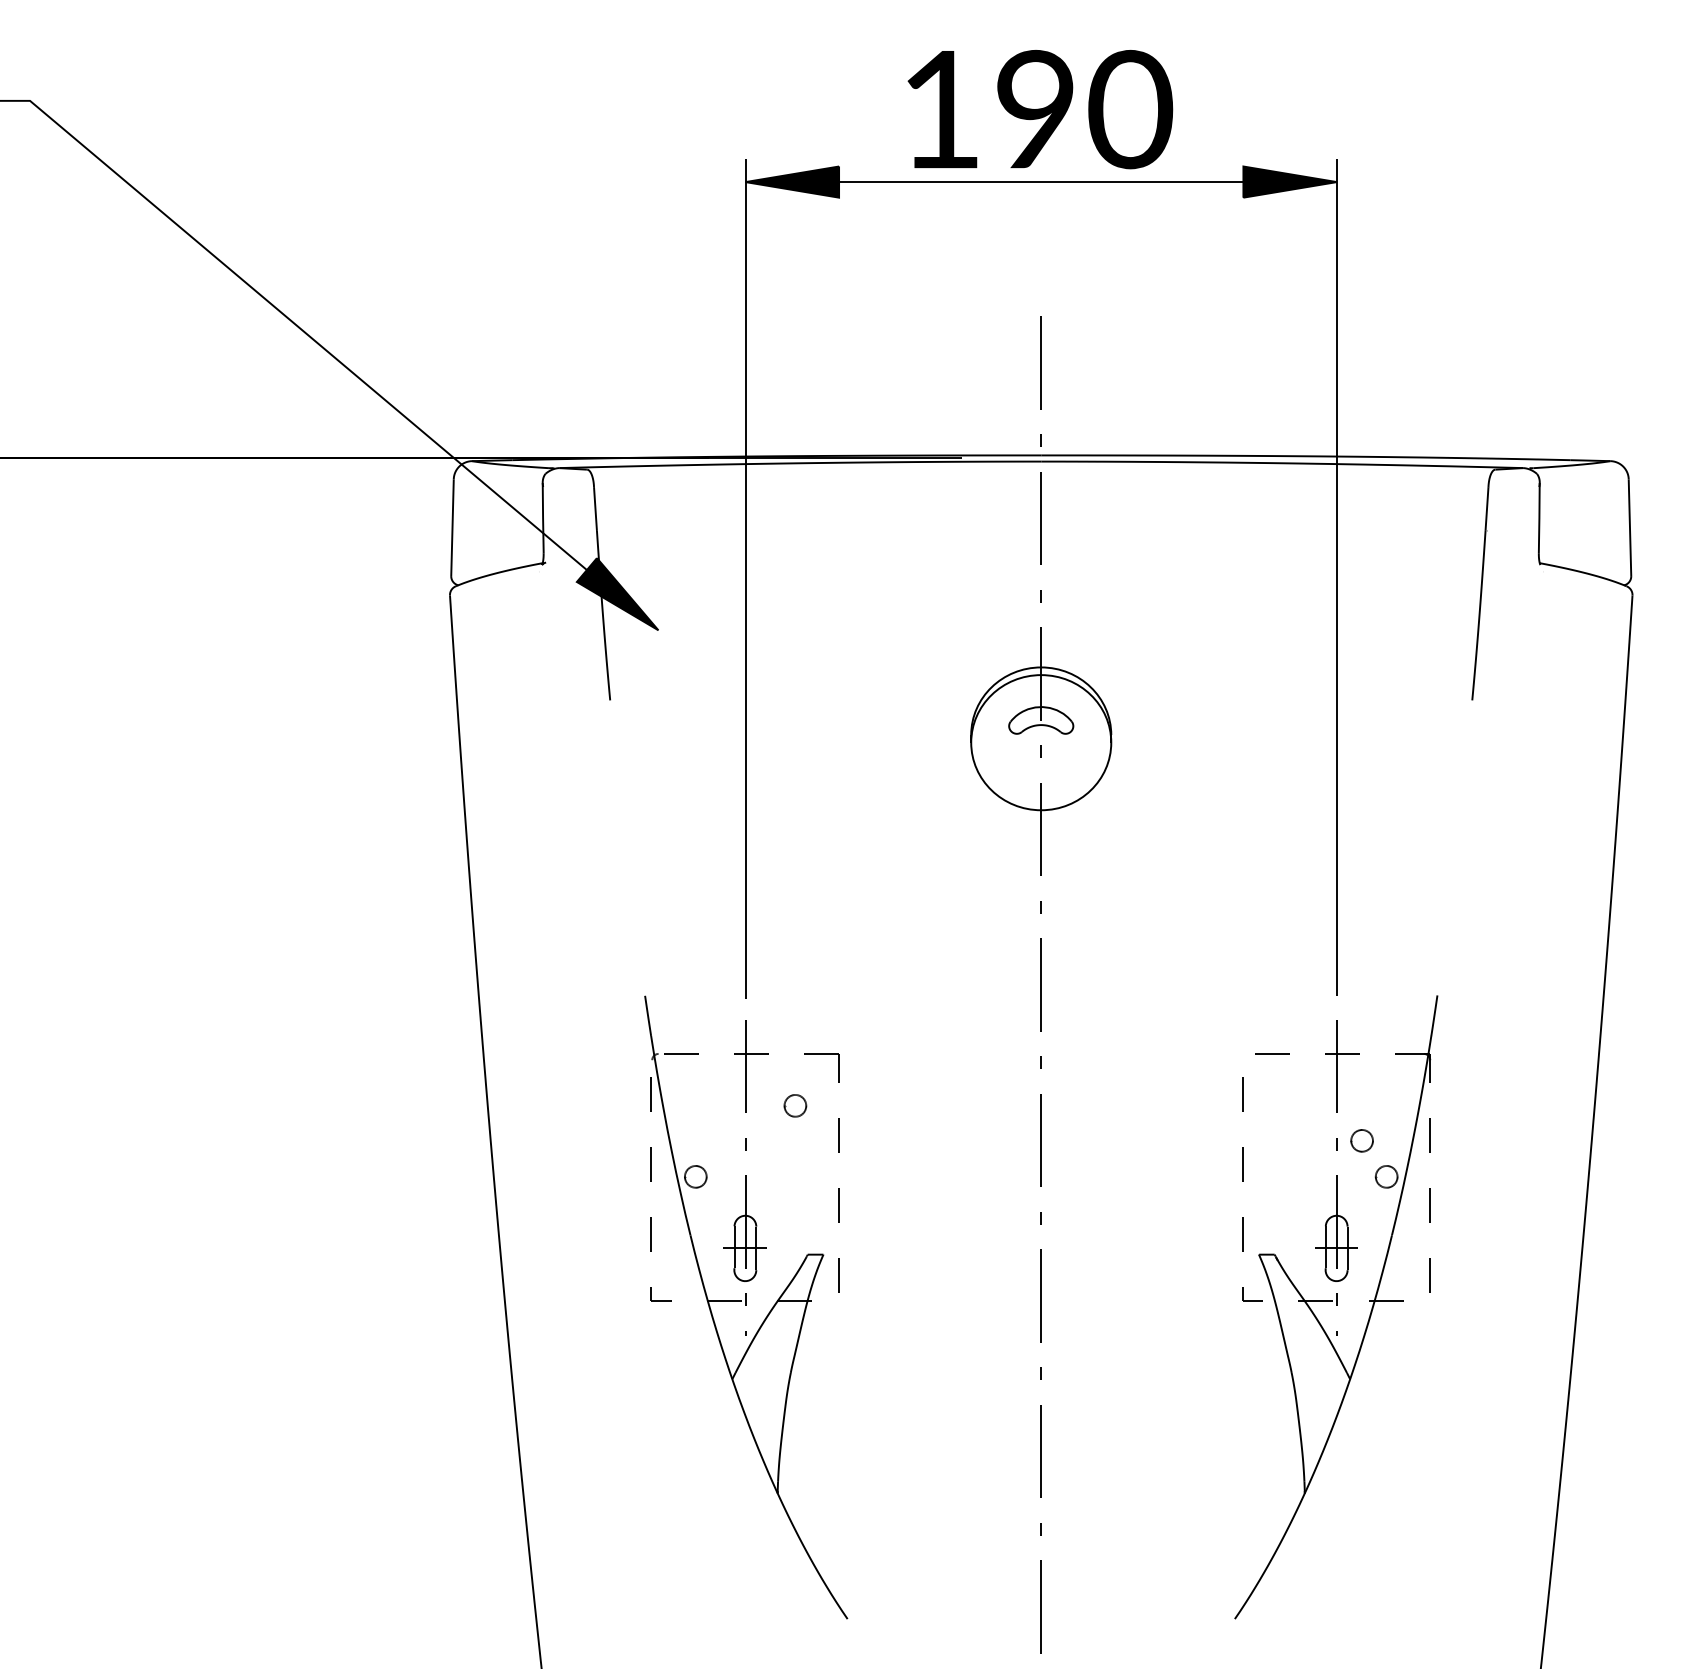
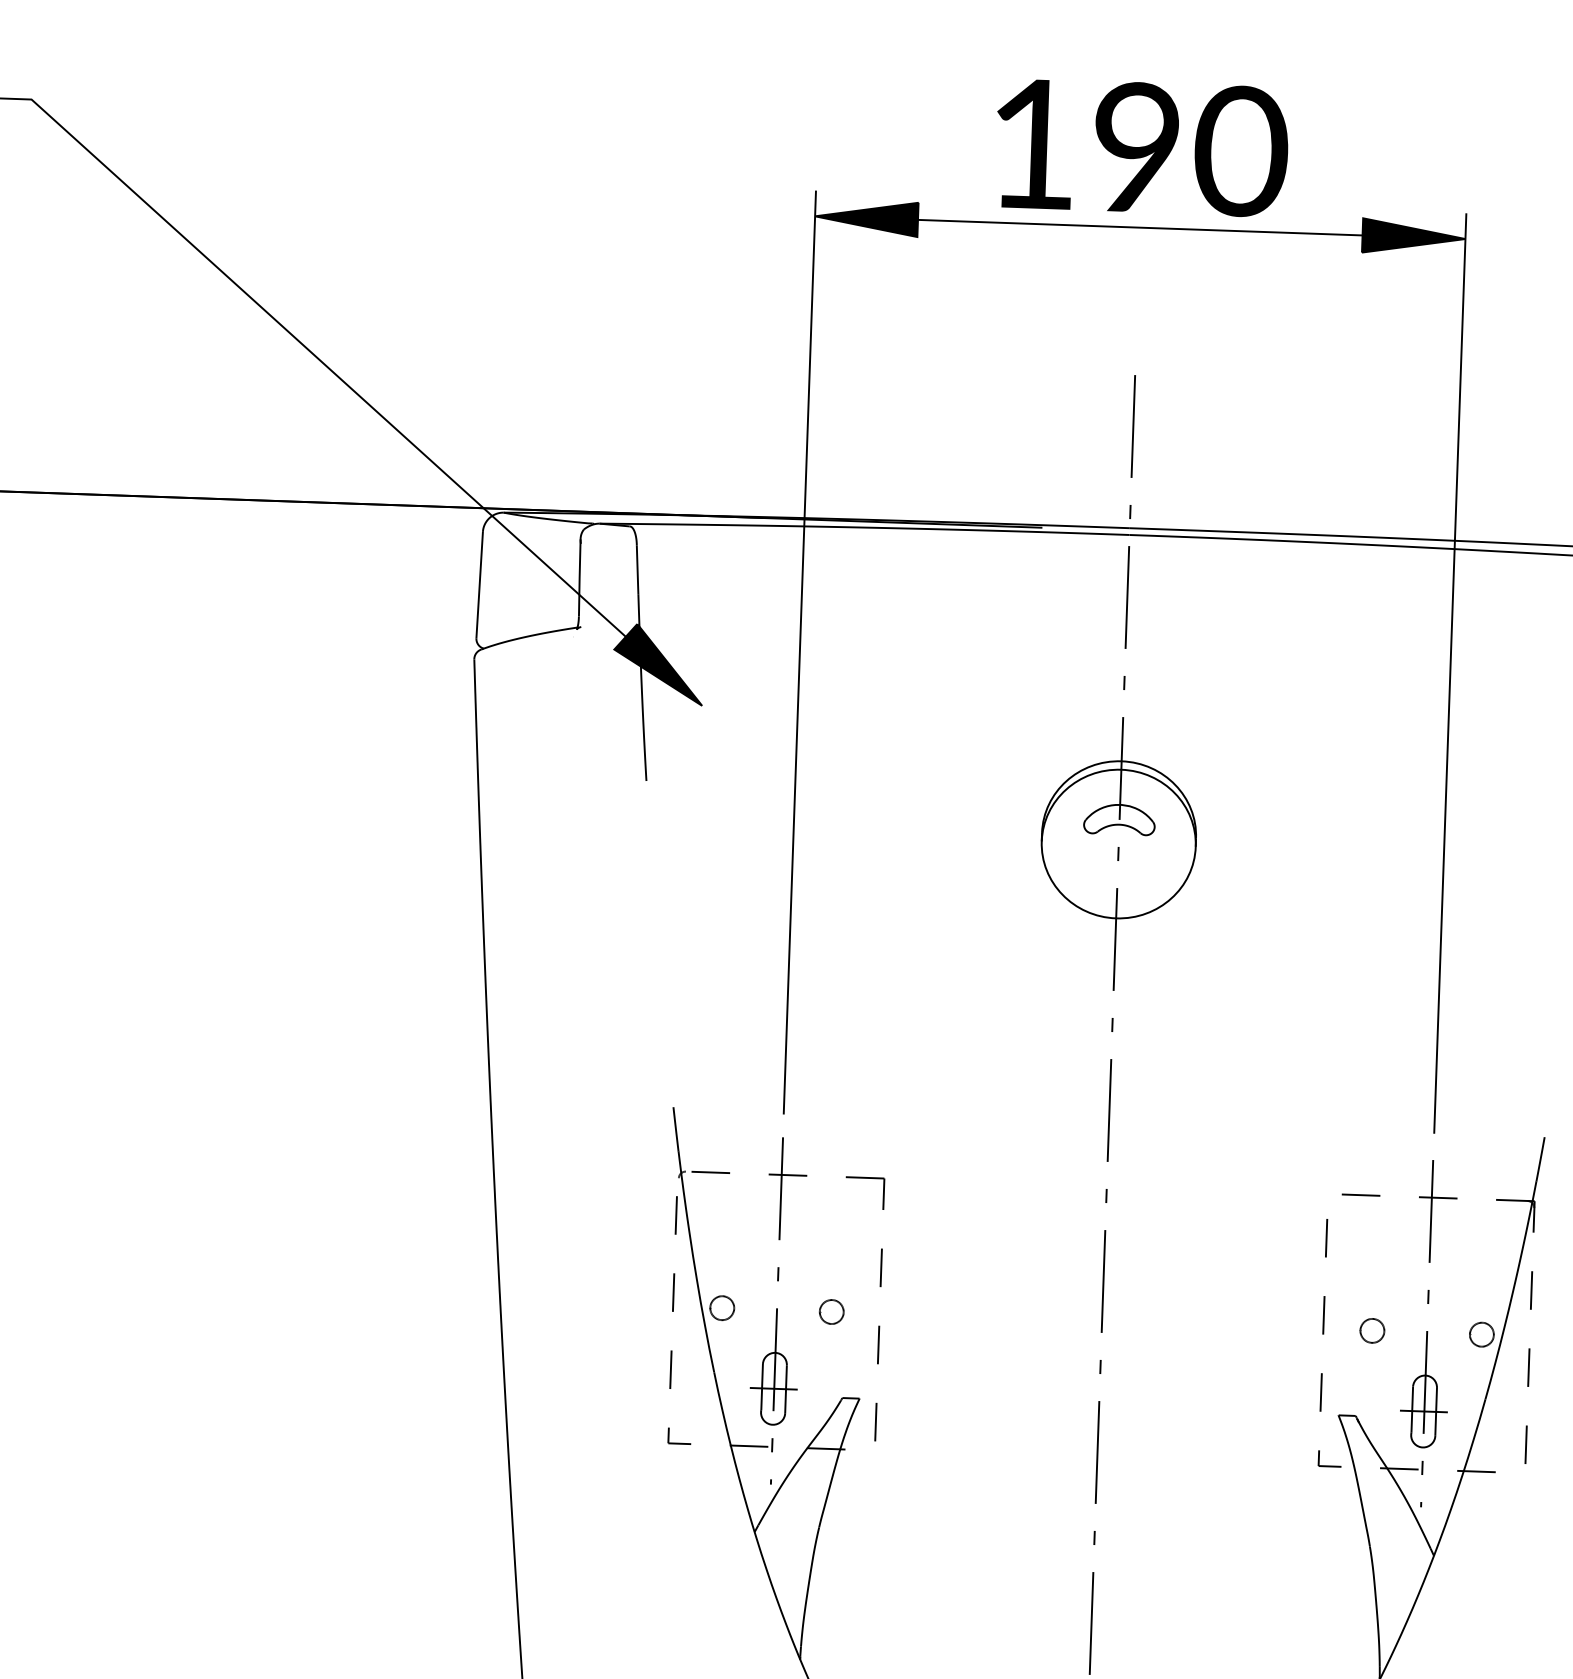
part: (795, 1105) -> (831, 1311), moved
part: (1361, 1140) -> (1371, 1330), moved

